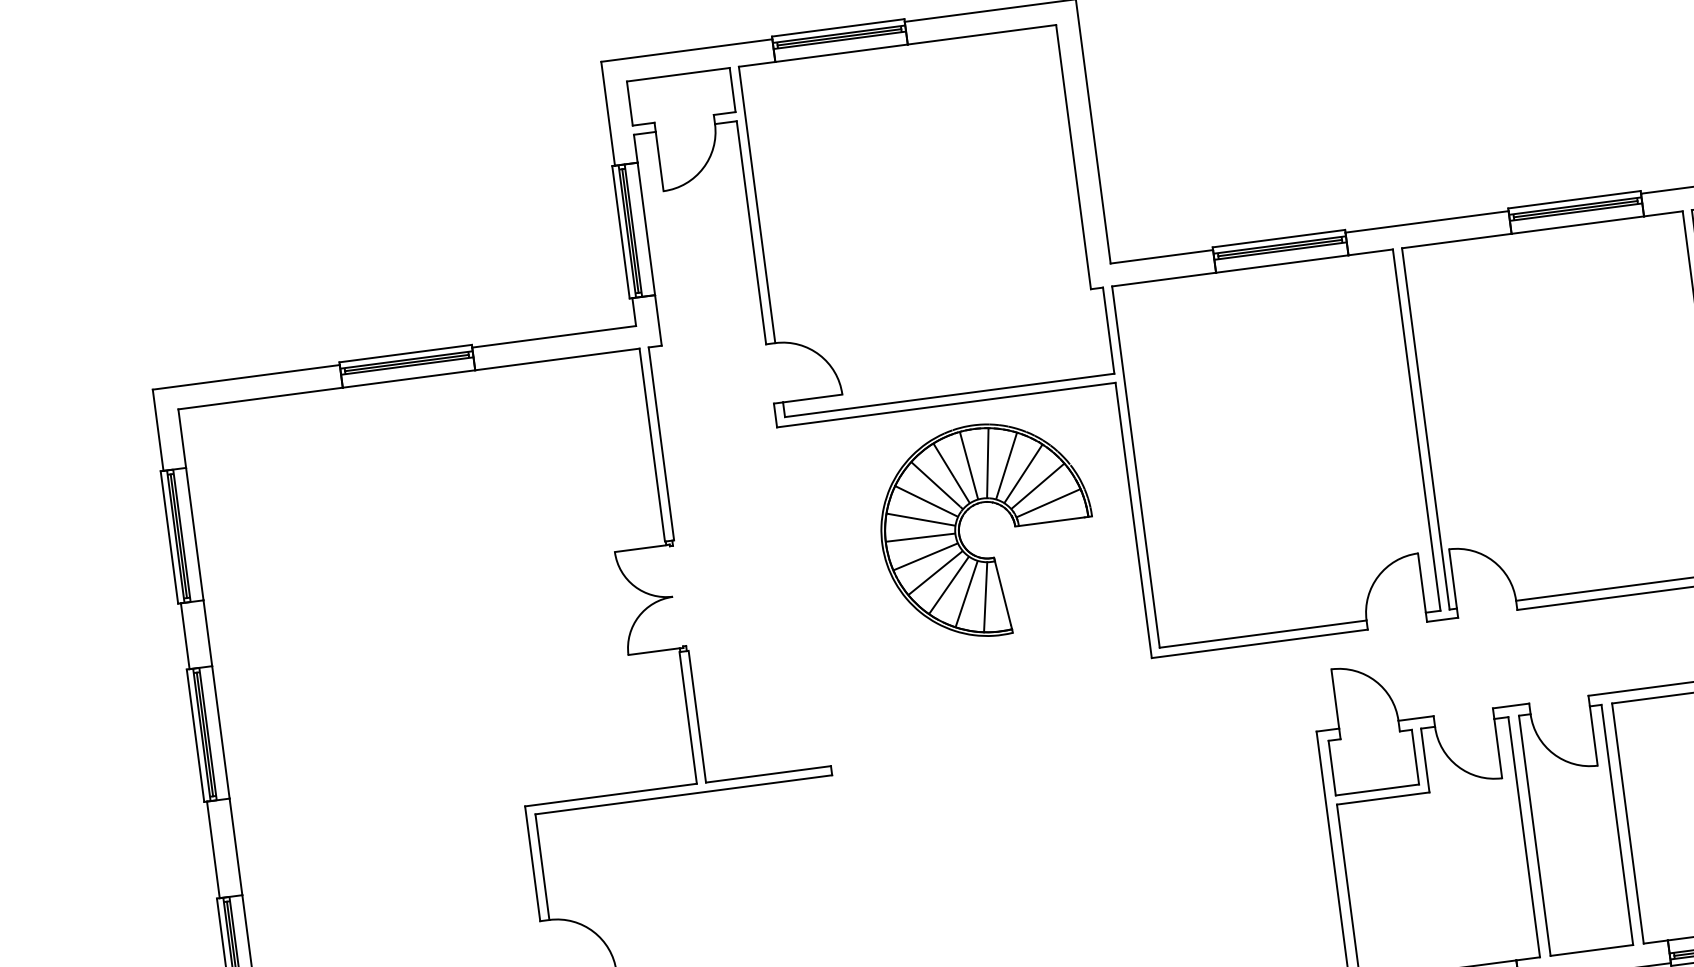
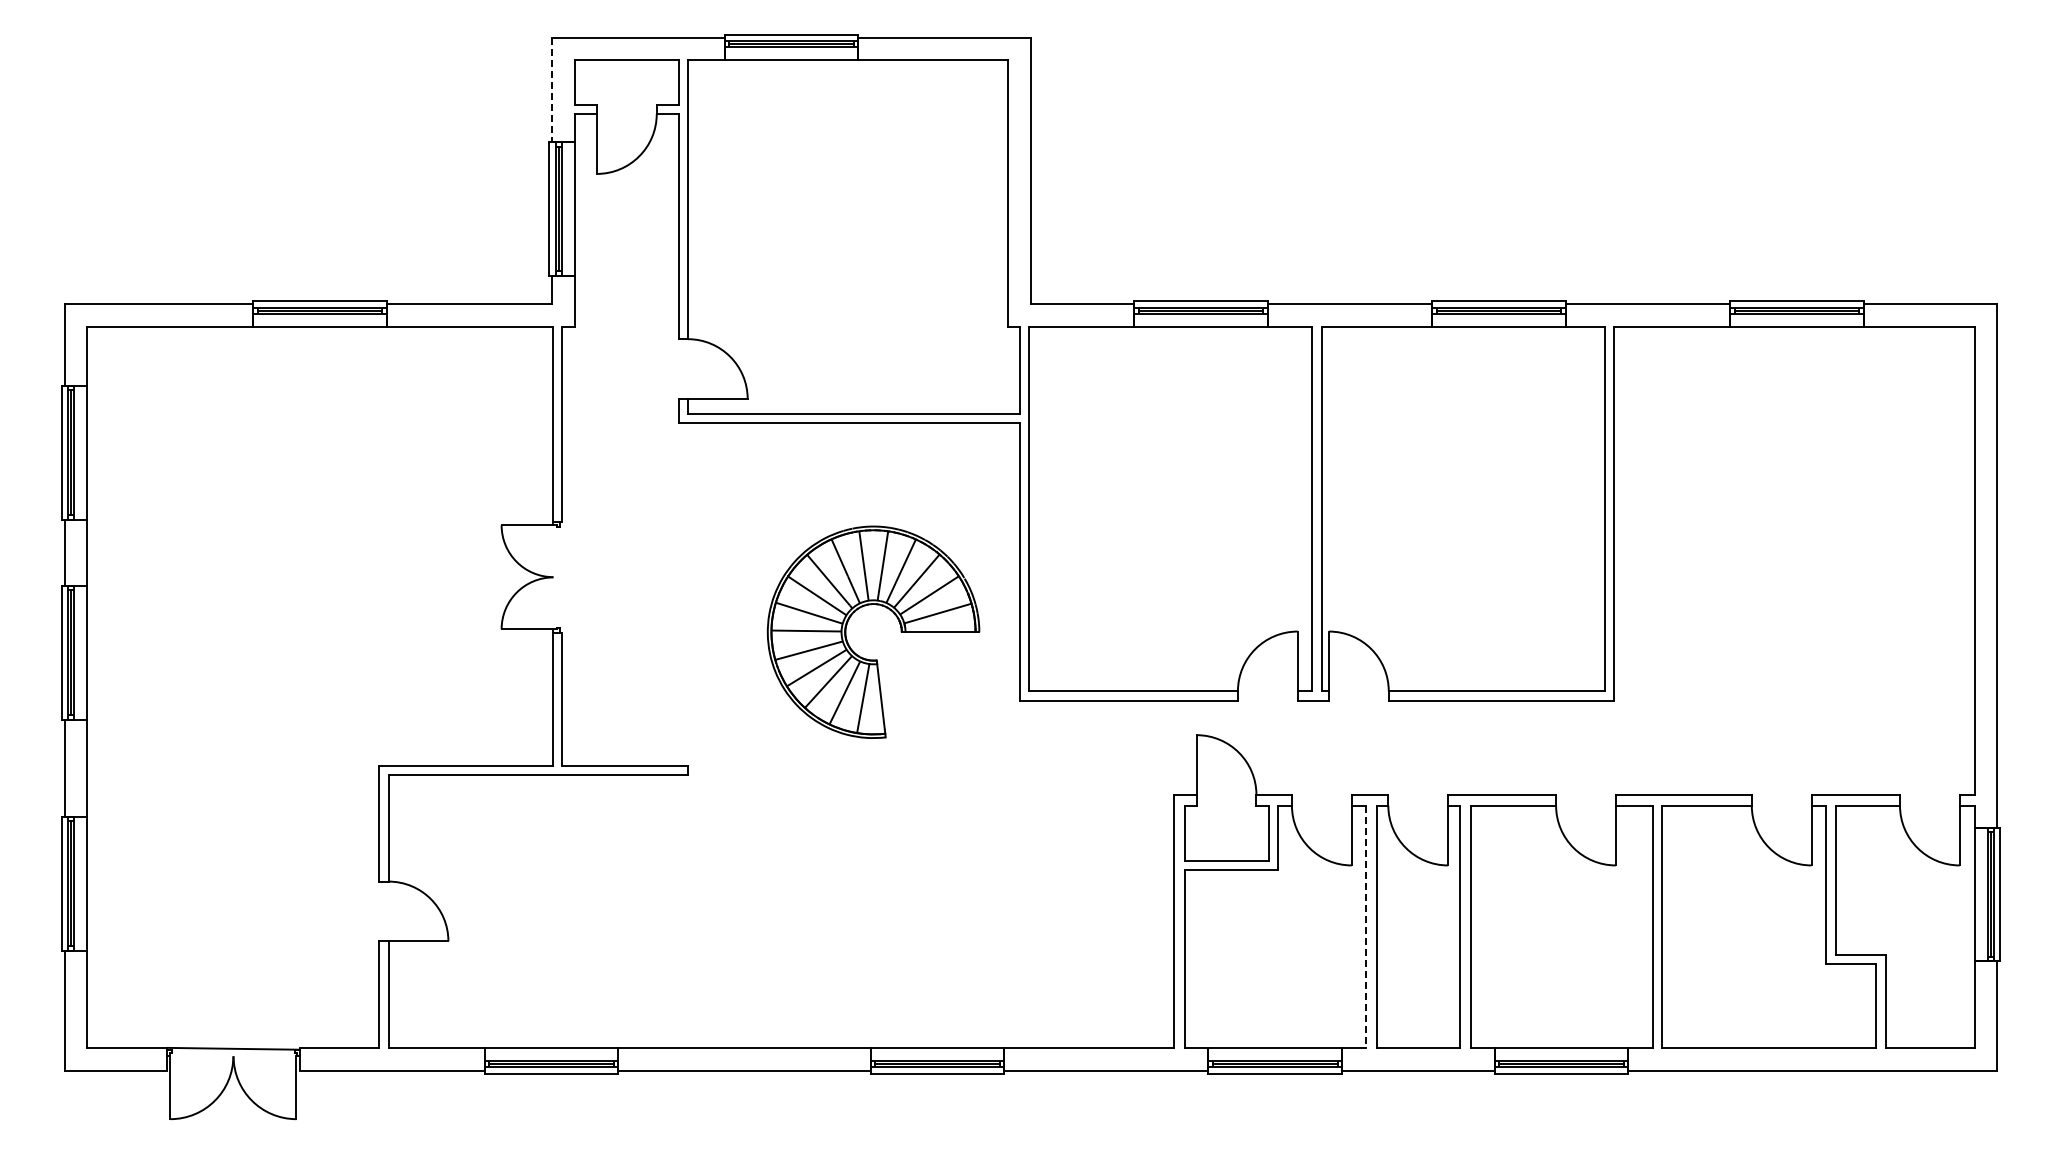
line: (608, 114) -> (552, 90), solid -> dashed
part: (981, 503) -> (871, 605), moved
line: (1523, 837) -> (1365, 927), solid -> dashed

